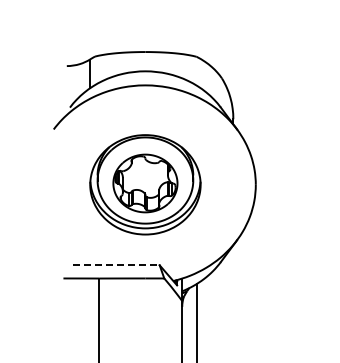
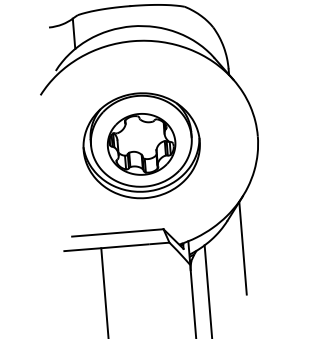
line: (116, 265) -> (118, 233), dashed -> solid
line: (233, 289) -> (243, 248), added

